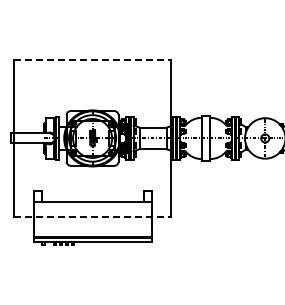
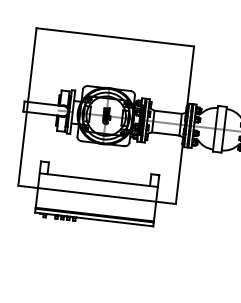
line: (92, 59) -> (115, 36), dashed -> solid
line: (92, 217) -> (96, 195), dashed -> solid

